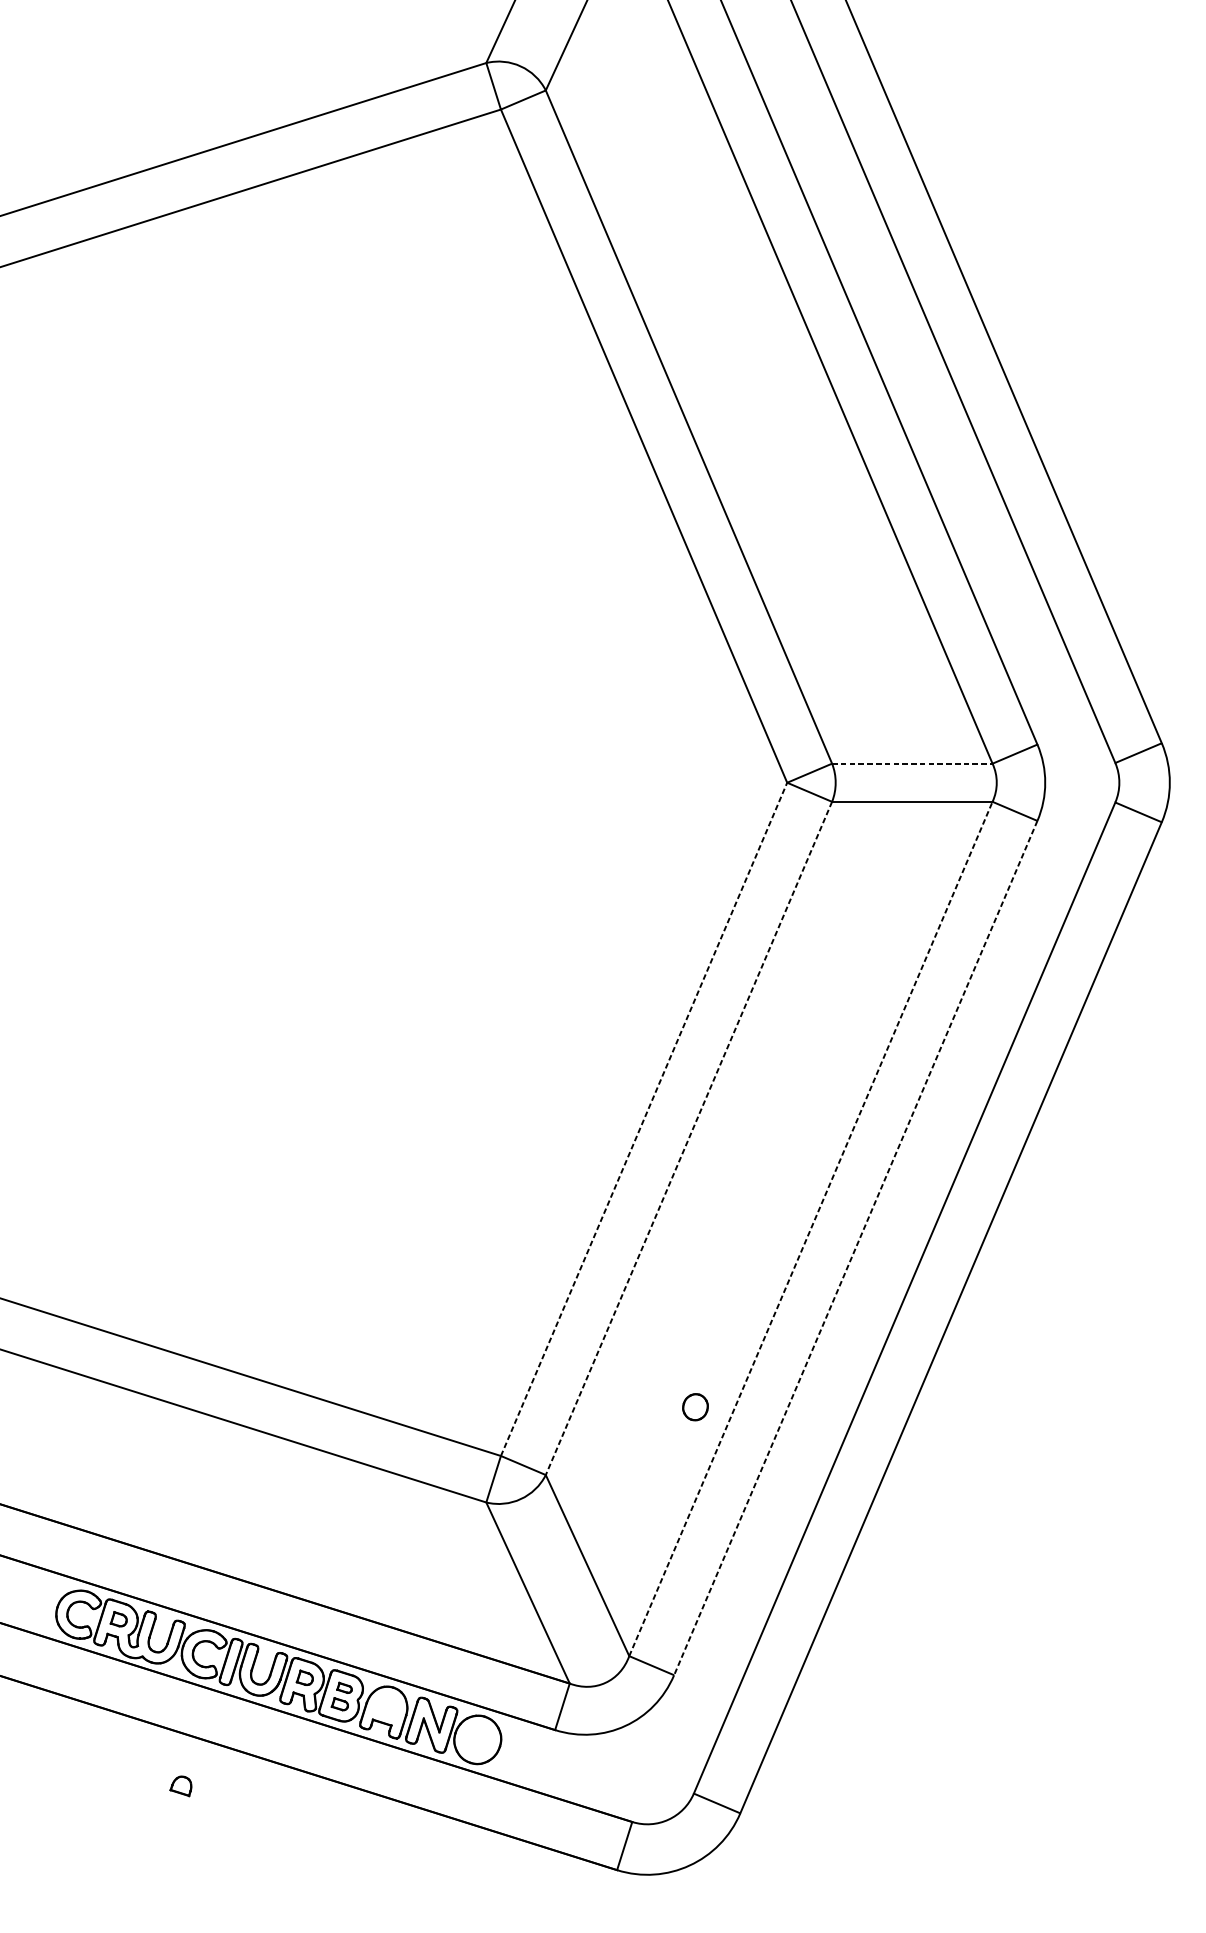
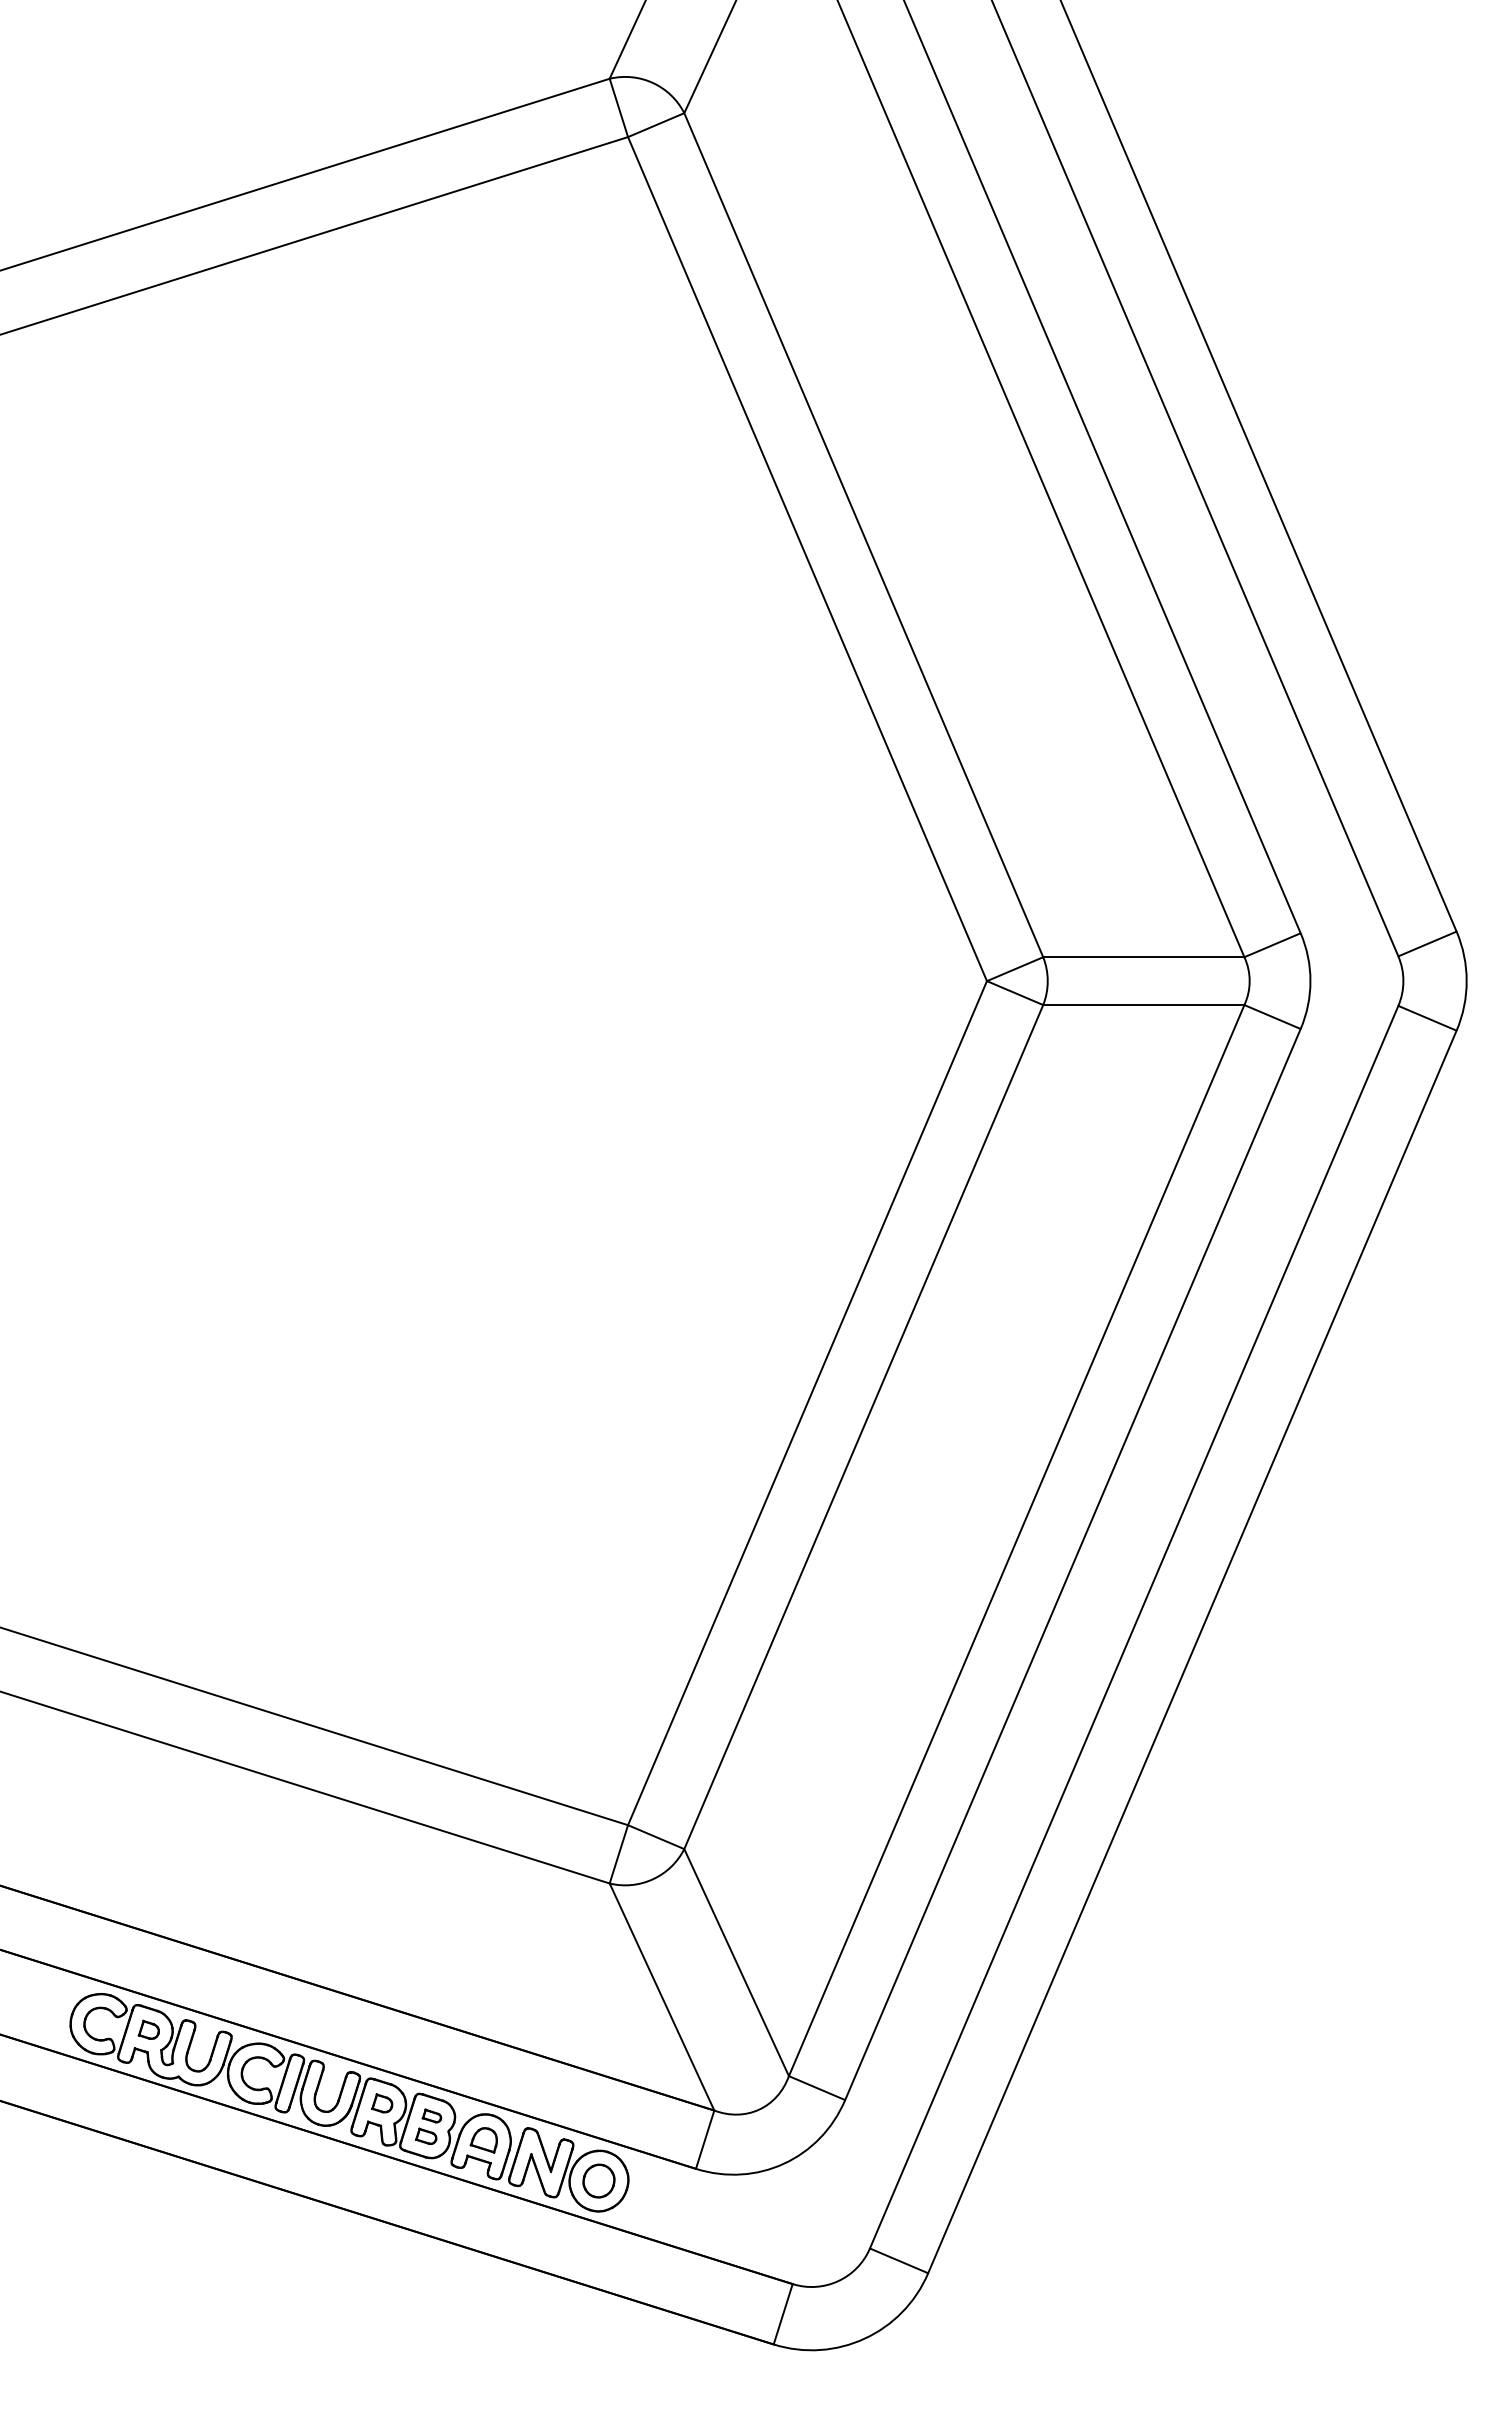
line: (912, 763) -> (1143, 957), dashed -> solid
line: (644, 1119) -> (807, 1403), dashed -> solid
line: (688, 1138) -> (863, 1427), dashed -> solid
line: (810, 1228) -> (1016, 1540), dashed -> solid
line: (855, 1248) -> (1072, 1564), dashed -> solid
part: (695, 1406) -> (598, 2180), moved
part: (180, 1786) -> (483, 2140), moved

